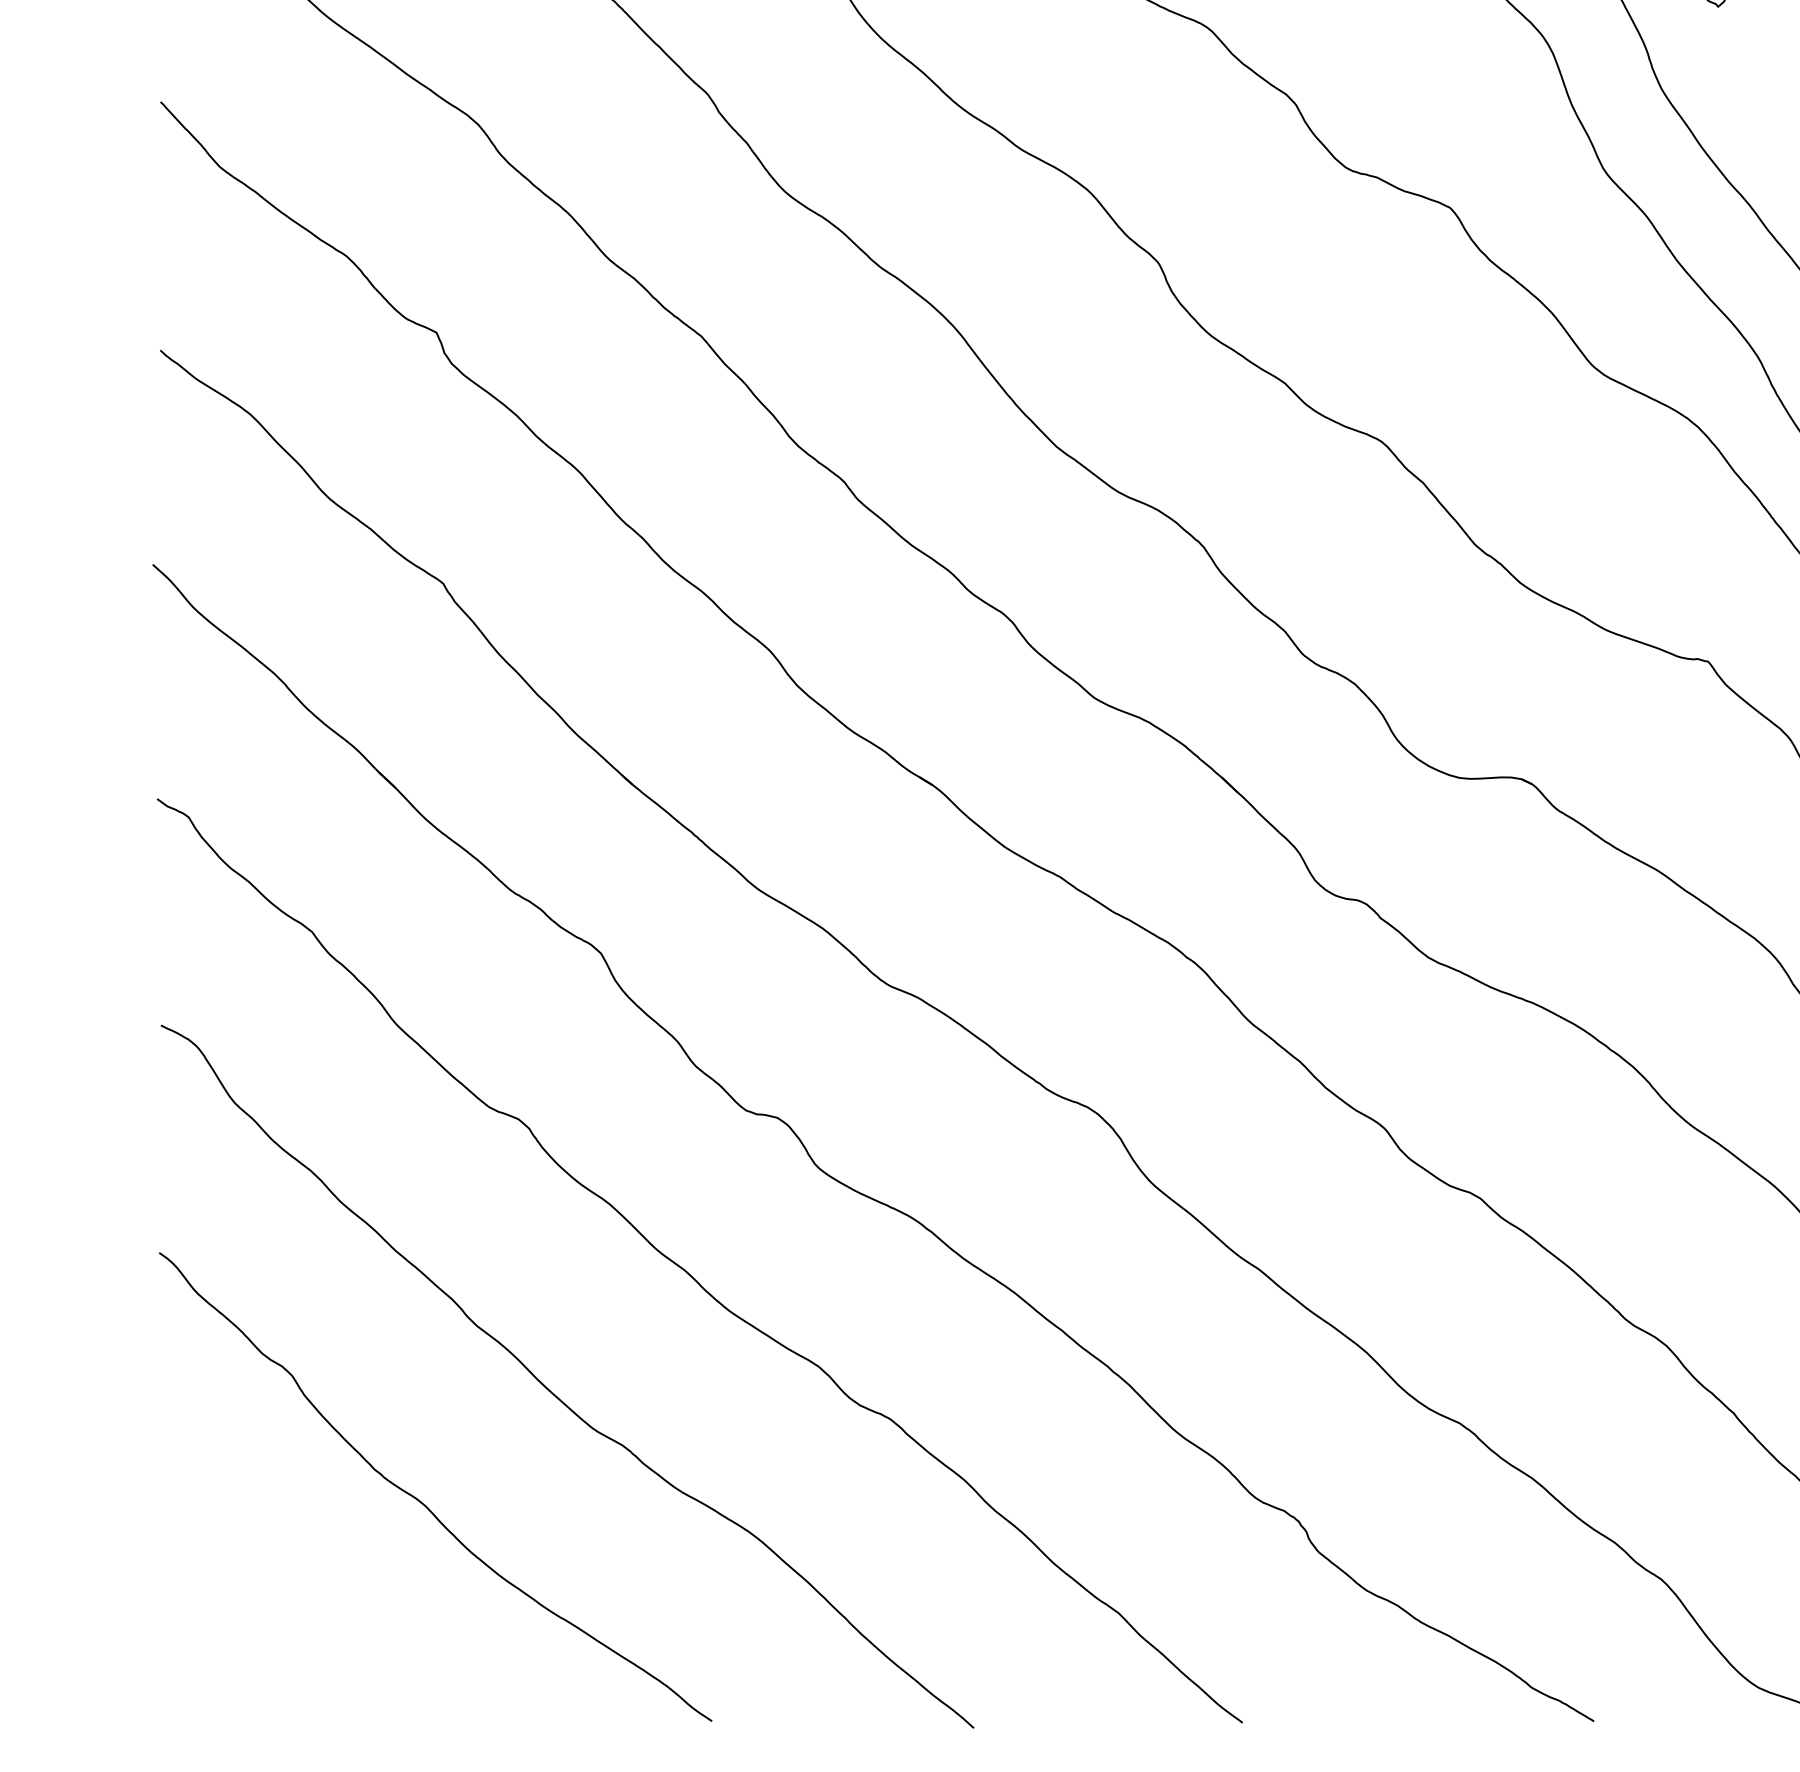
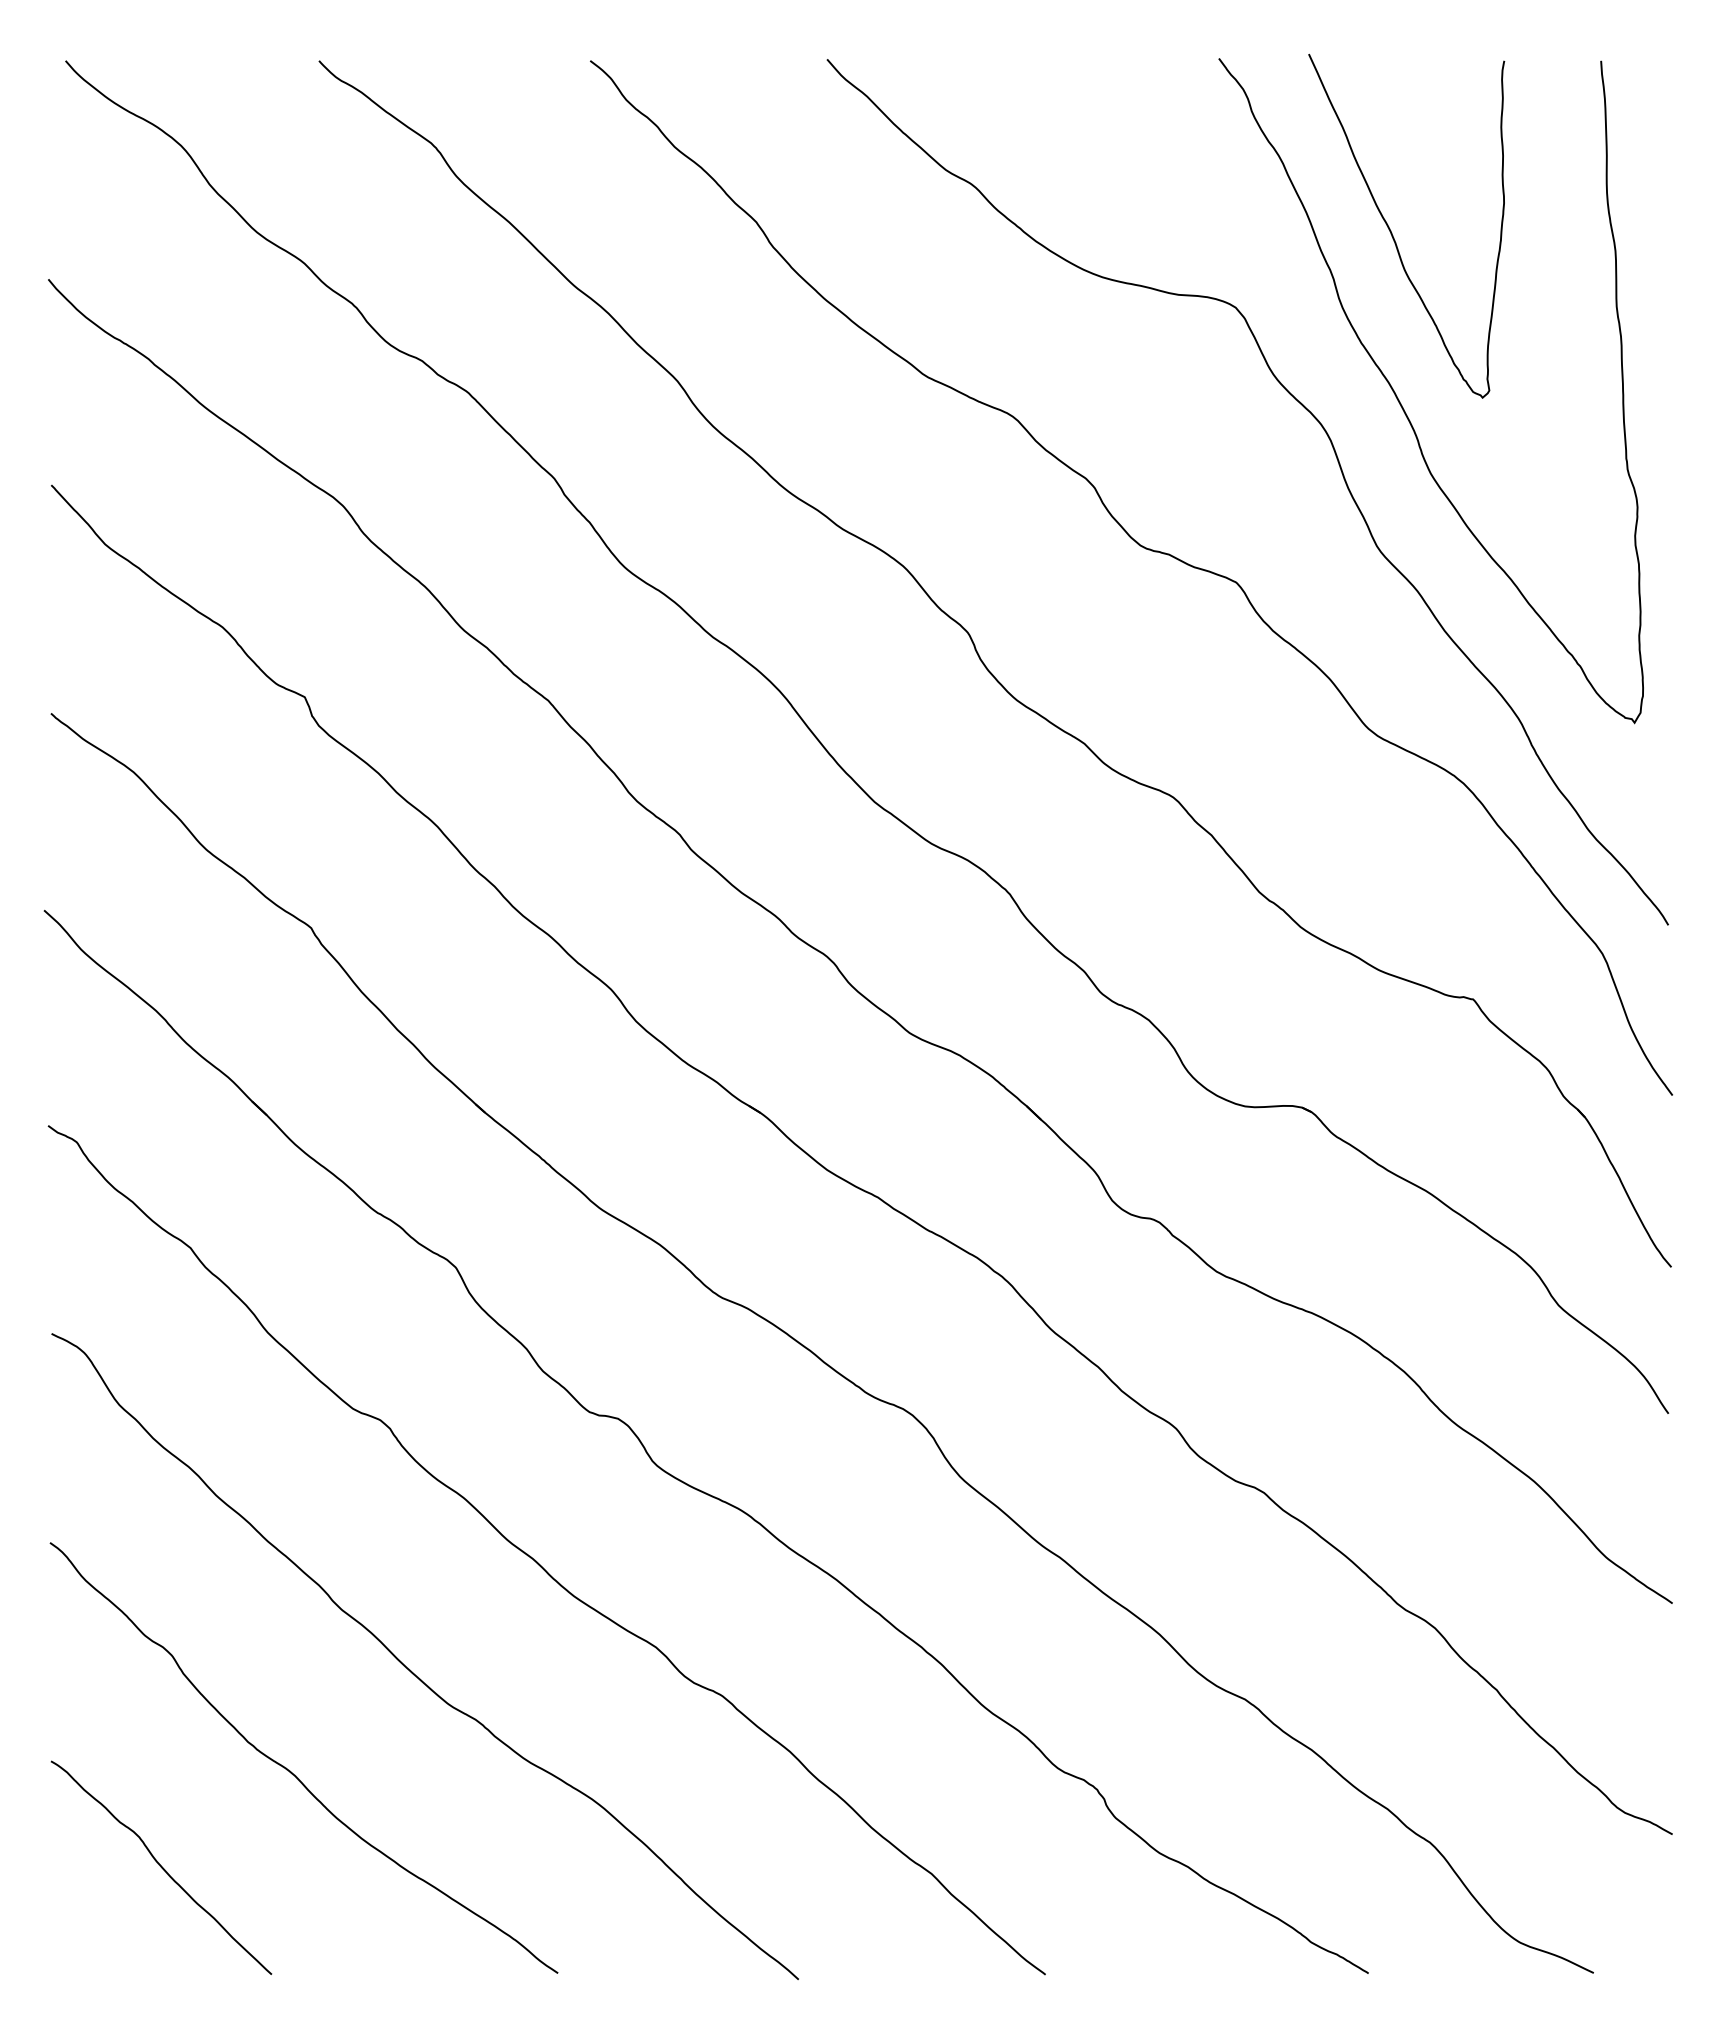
curve: (280, 1606) -> (161, 1867), added

